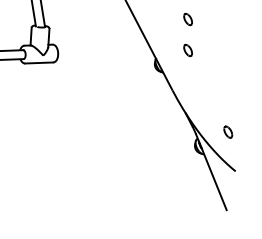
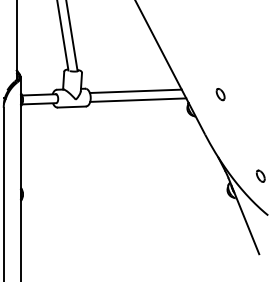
part: (187, 19) -> (220, 63), removed
line: (102, 47) -> (135, 91), added
line: (105, 55) -> (138, 99), added

